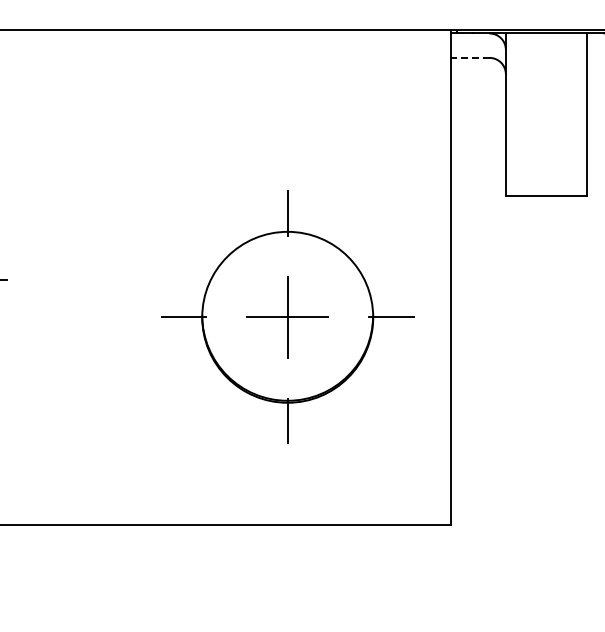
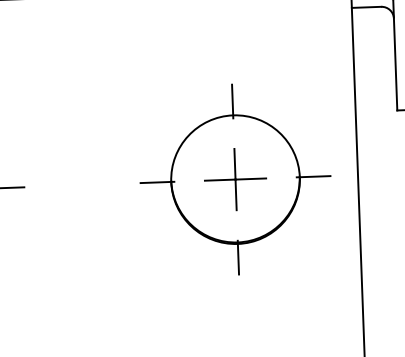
line: (470, 57) -> (366, 7), dashed -> solid
part: (287, 316) -> (235, 179), moved

